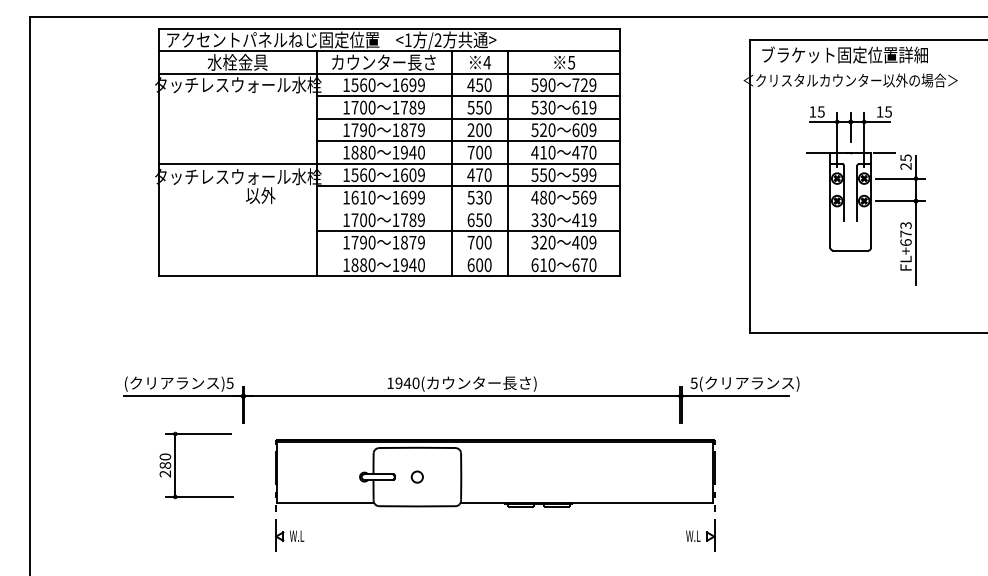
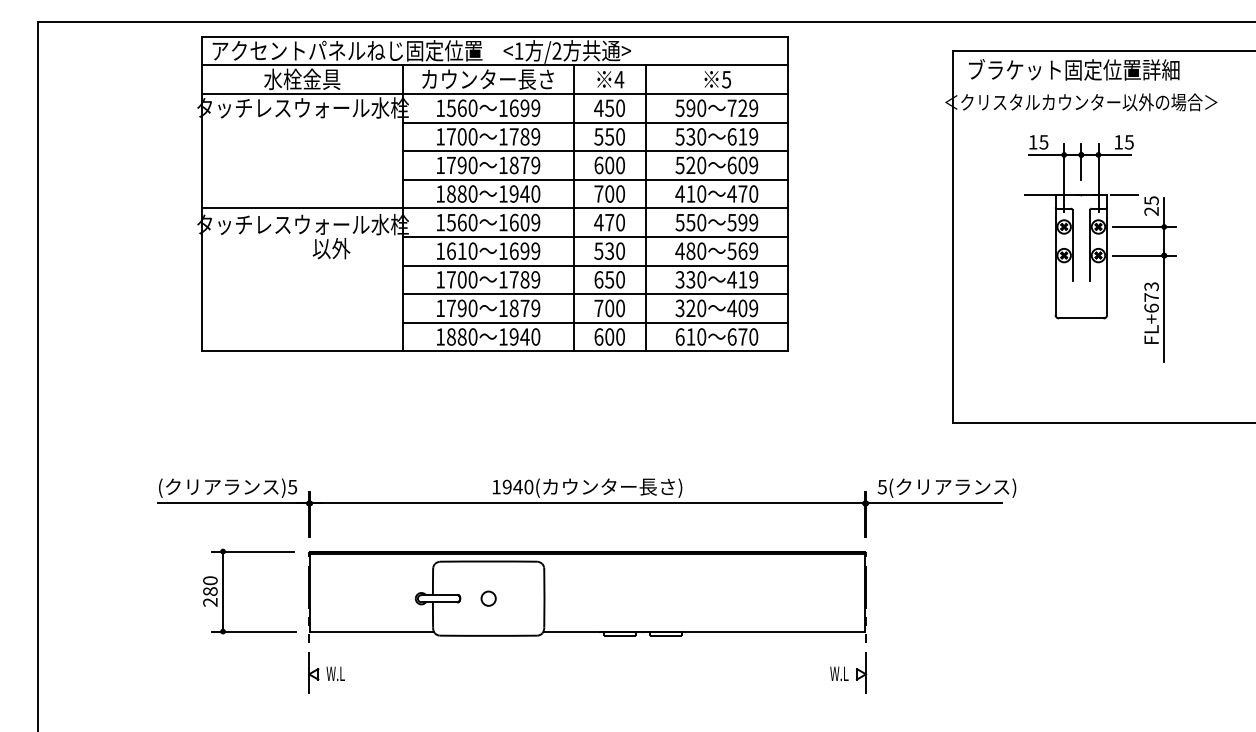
text: (470, 130) -> (598, 165), 200 -> 600
line: (468, 208) -> (595, 264), added
line: (468, 253) -> (595, 322), added
part: (495, 495) -> (587, 622), moved

